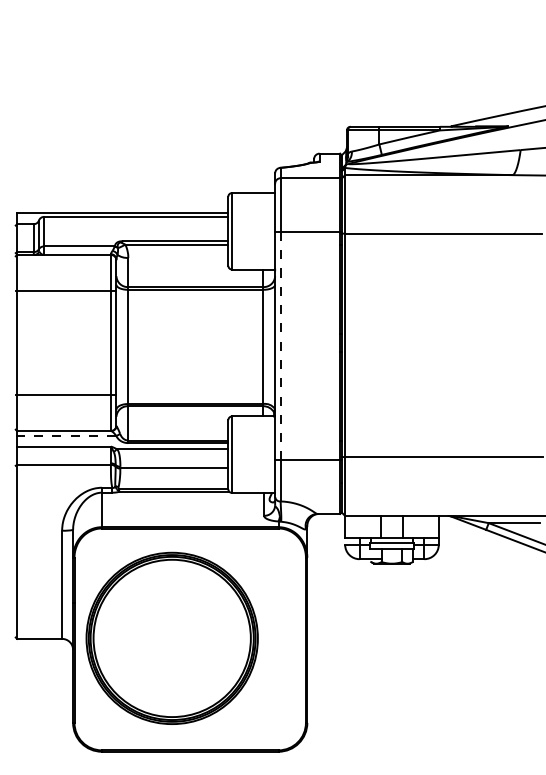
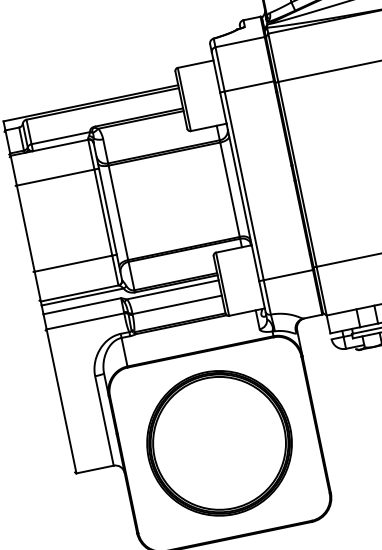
line: (280, 346) -> (244, 186), dashed -> solid
line: (66, 435) -> (82, 296), dashed -> solid
part: (171, 637) -> (218, 442), moved

